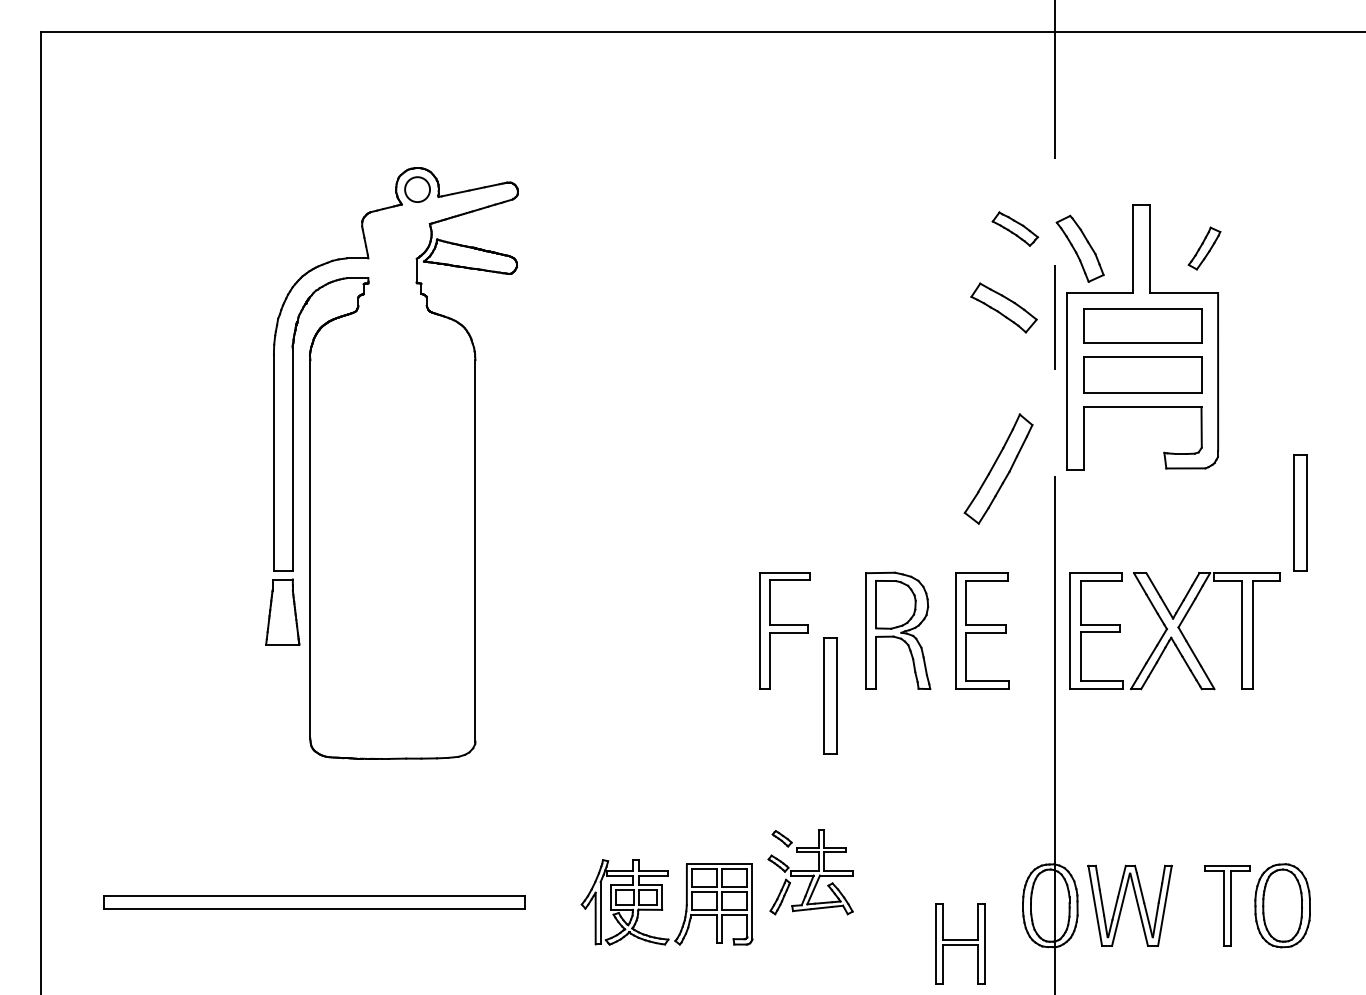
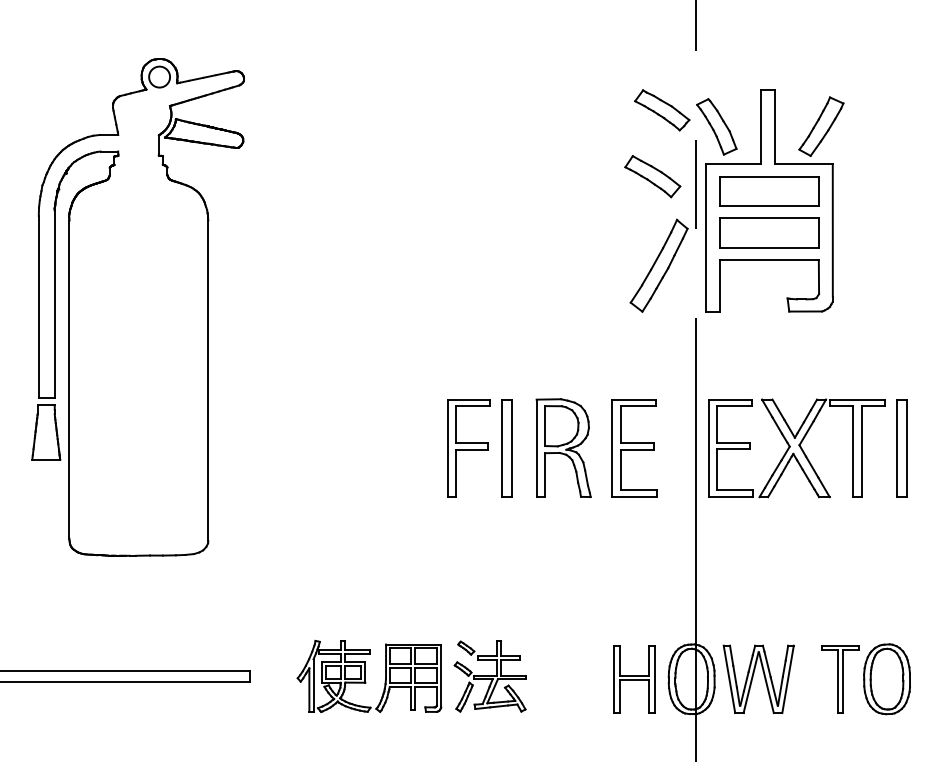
part: (1015, 228) -> (662, 109), size x1.43
part: (1204, 248) -> (821, 126), size x1.67
part: (998, 468) -> (659, 265), moved
part: (1300, 512) -> (902, 447), moved
part: (830, 695) -> (506, 447), moved
part: (810, 872) -> (490, 676), moved
part: (960, 943) -> (634, 679), moved

